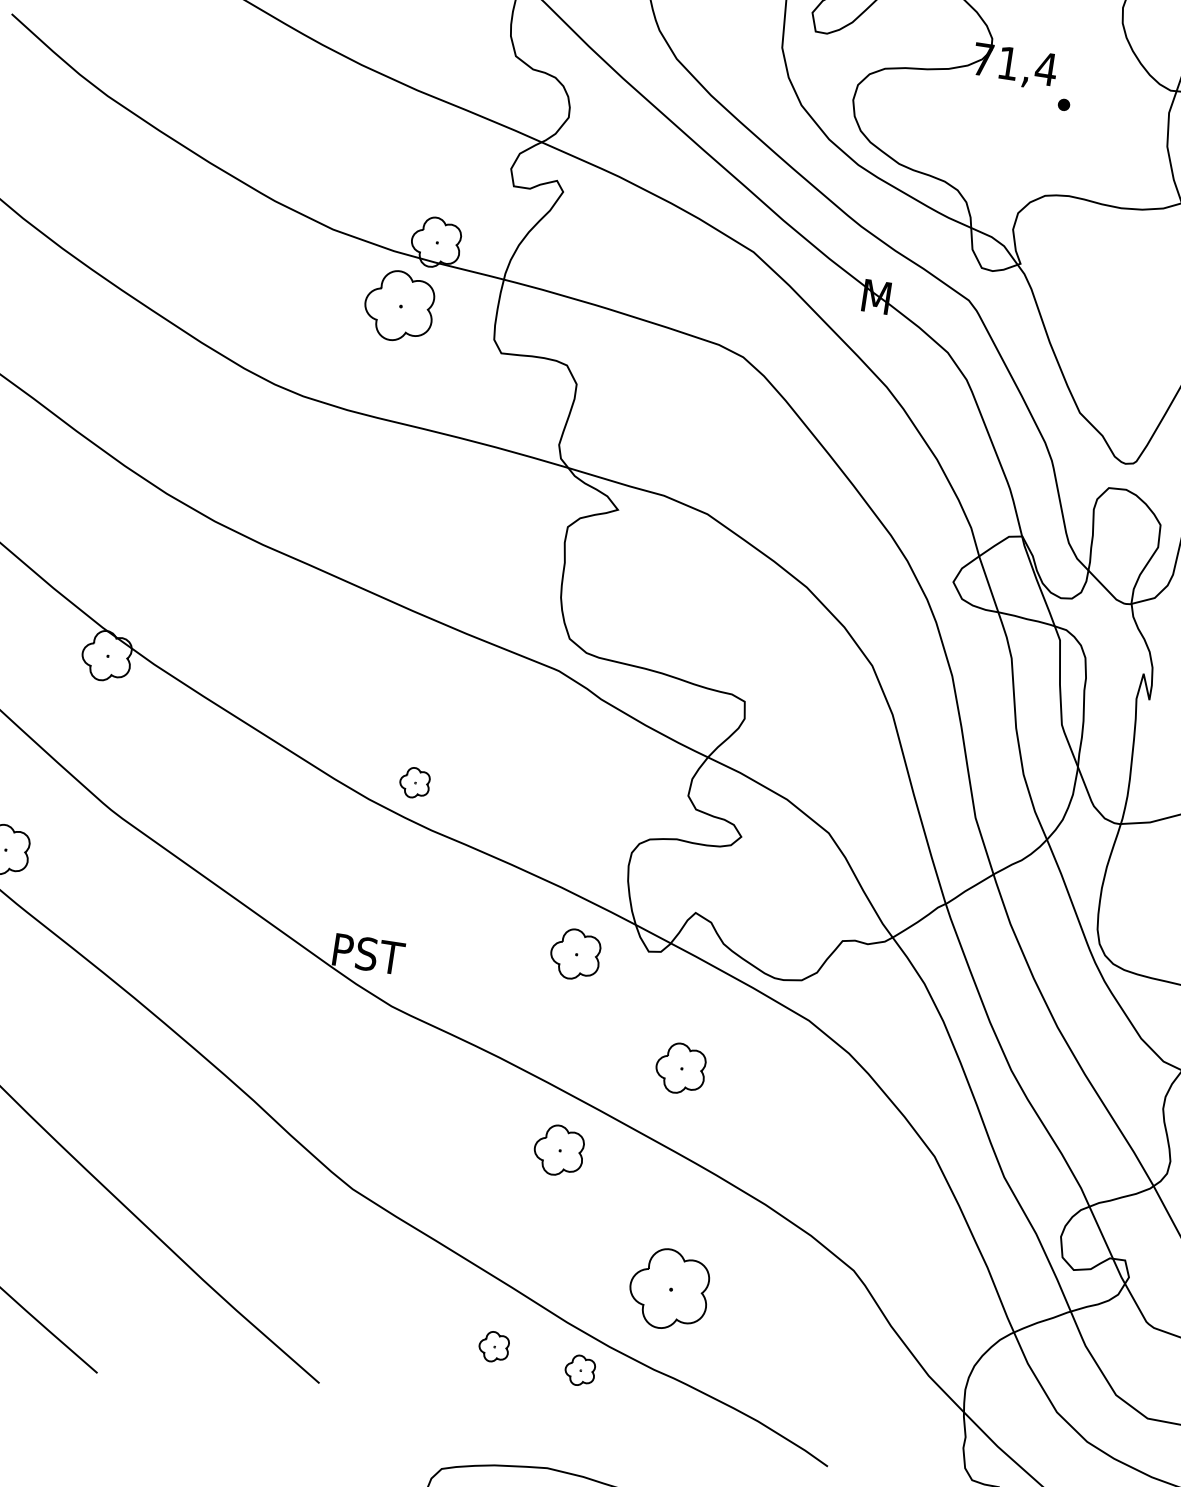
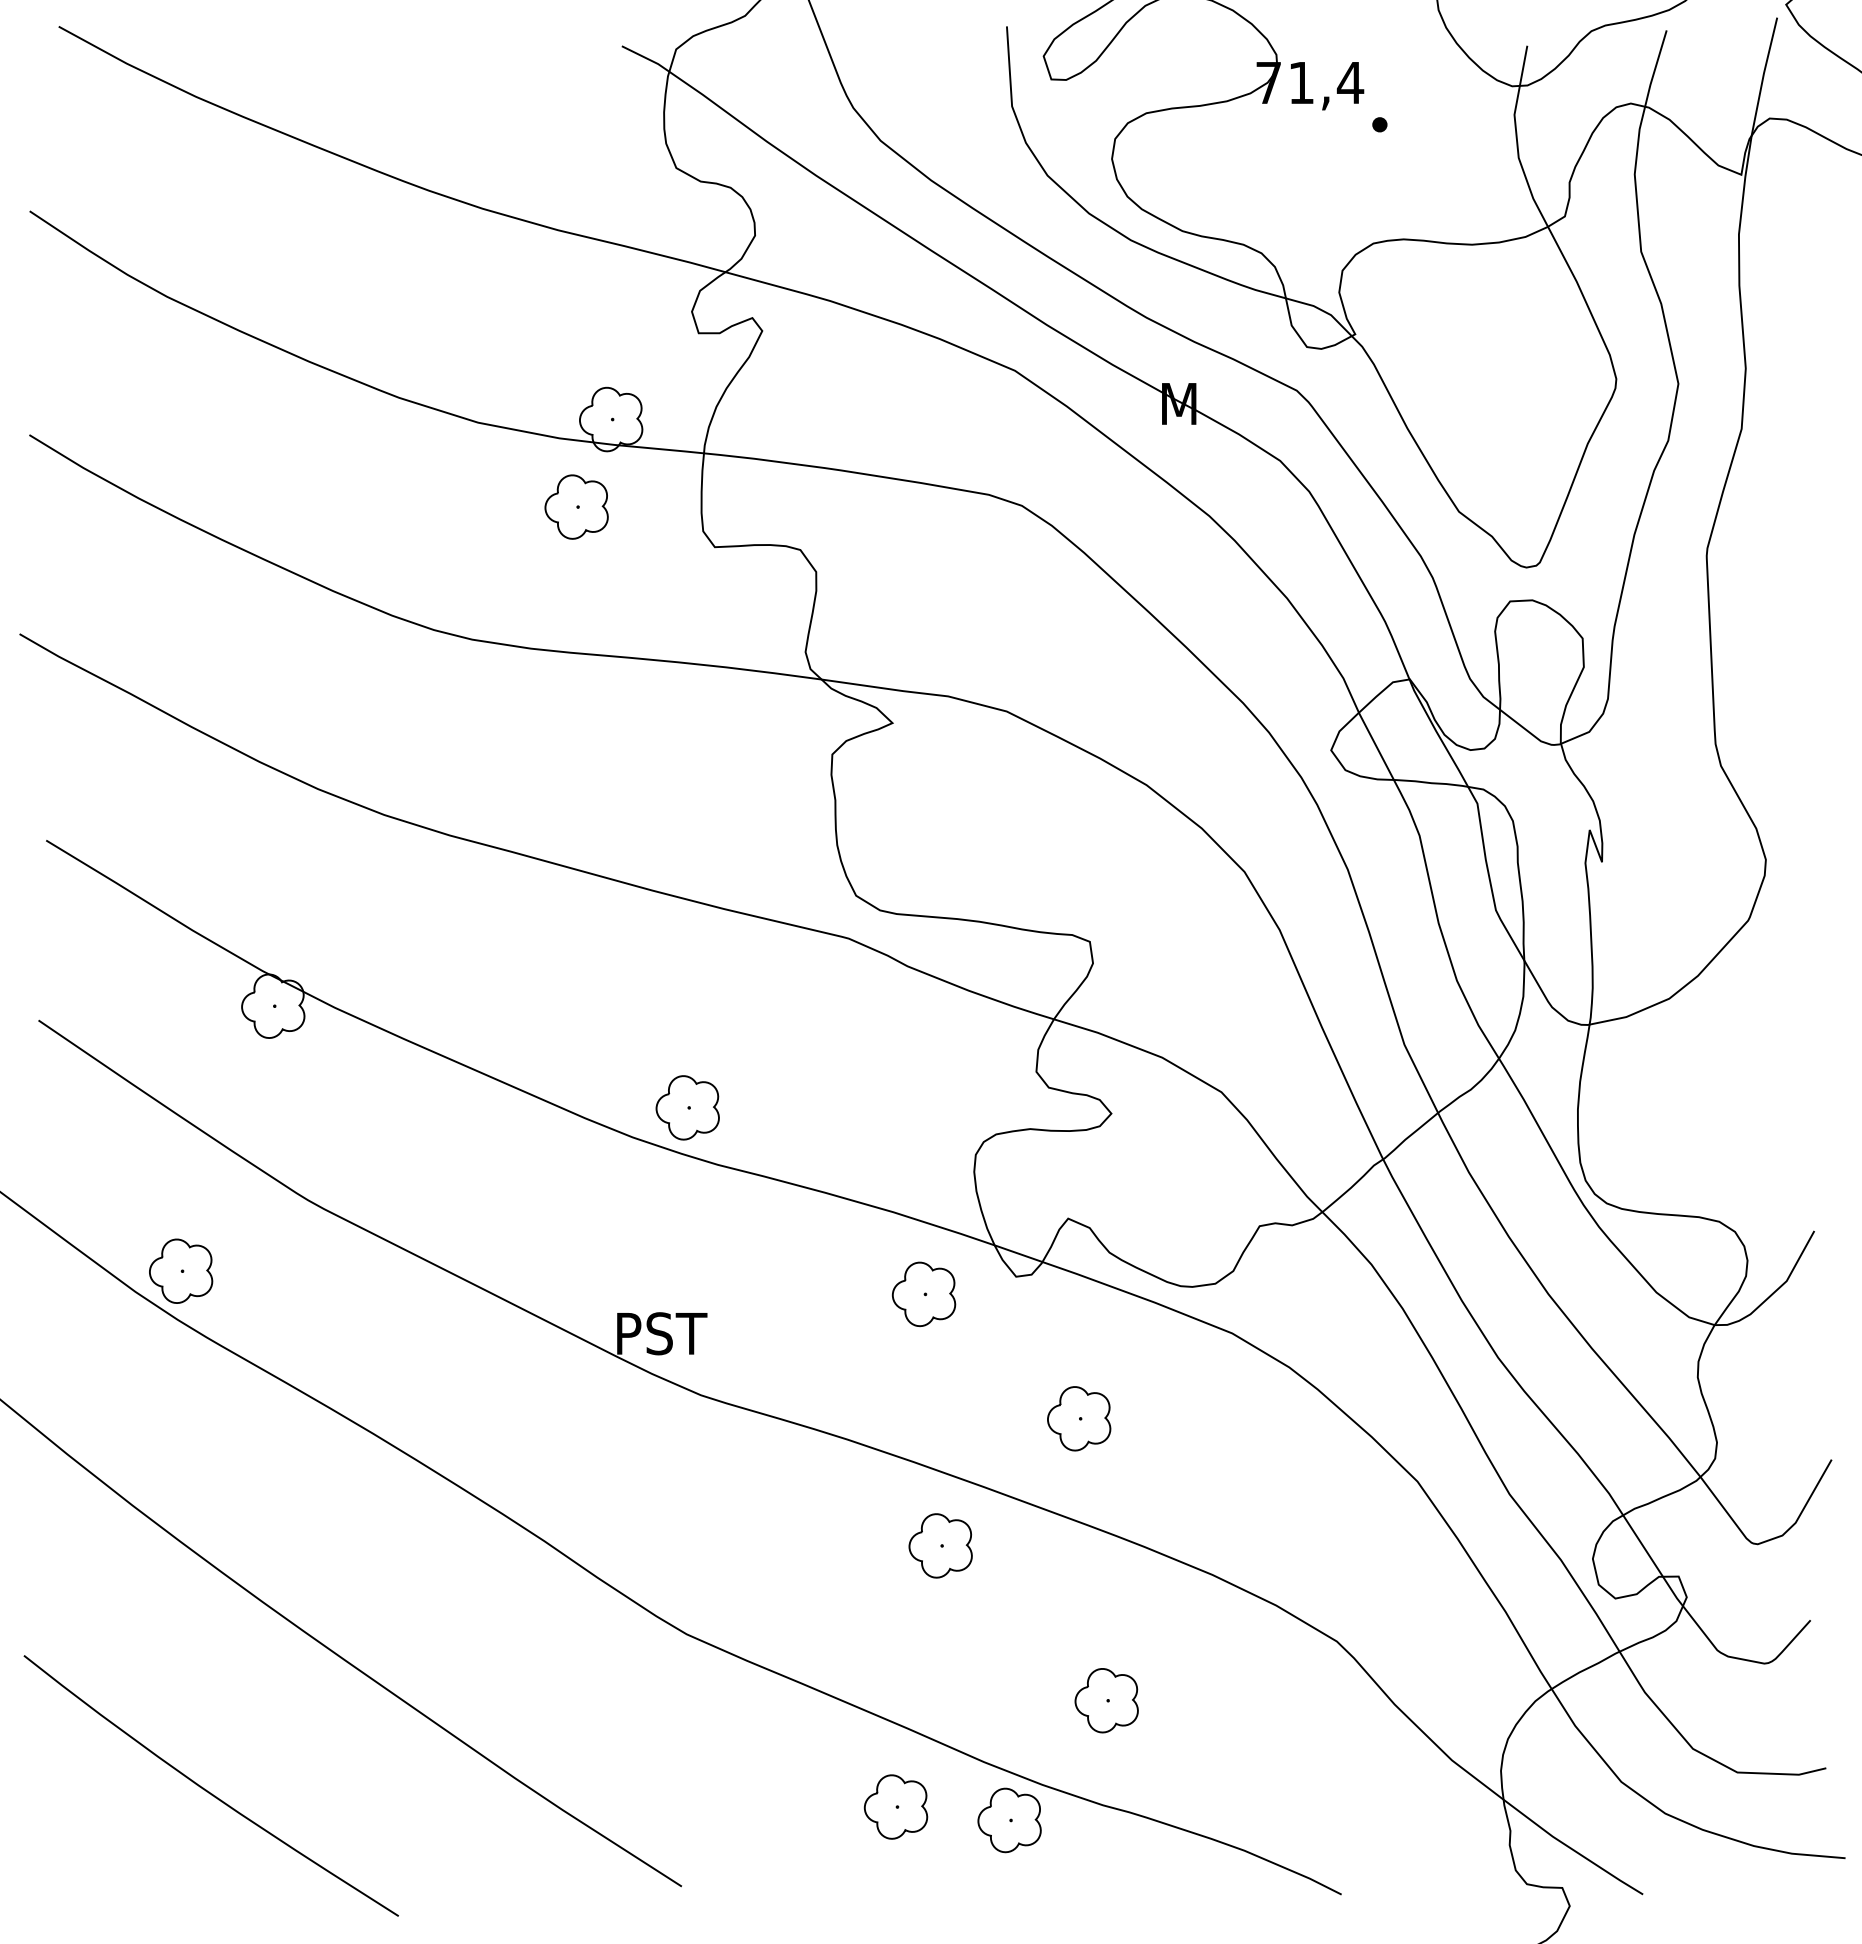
part: (399, 305) -> (576, 506), size x0.71
part: (414, 782) -> (687, 1107), size x1.67
part: (669, 1289) -> (1106, 1700), size x0.62
part: (493, 1346) -> (895, 1806), size x1.67
part: (580, 1370) -> (1009, 1820), size x1.67

